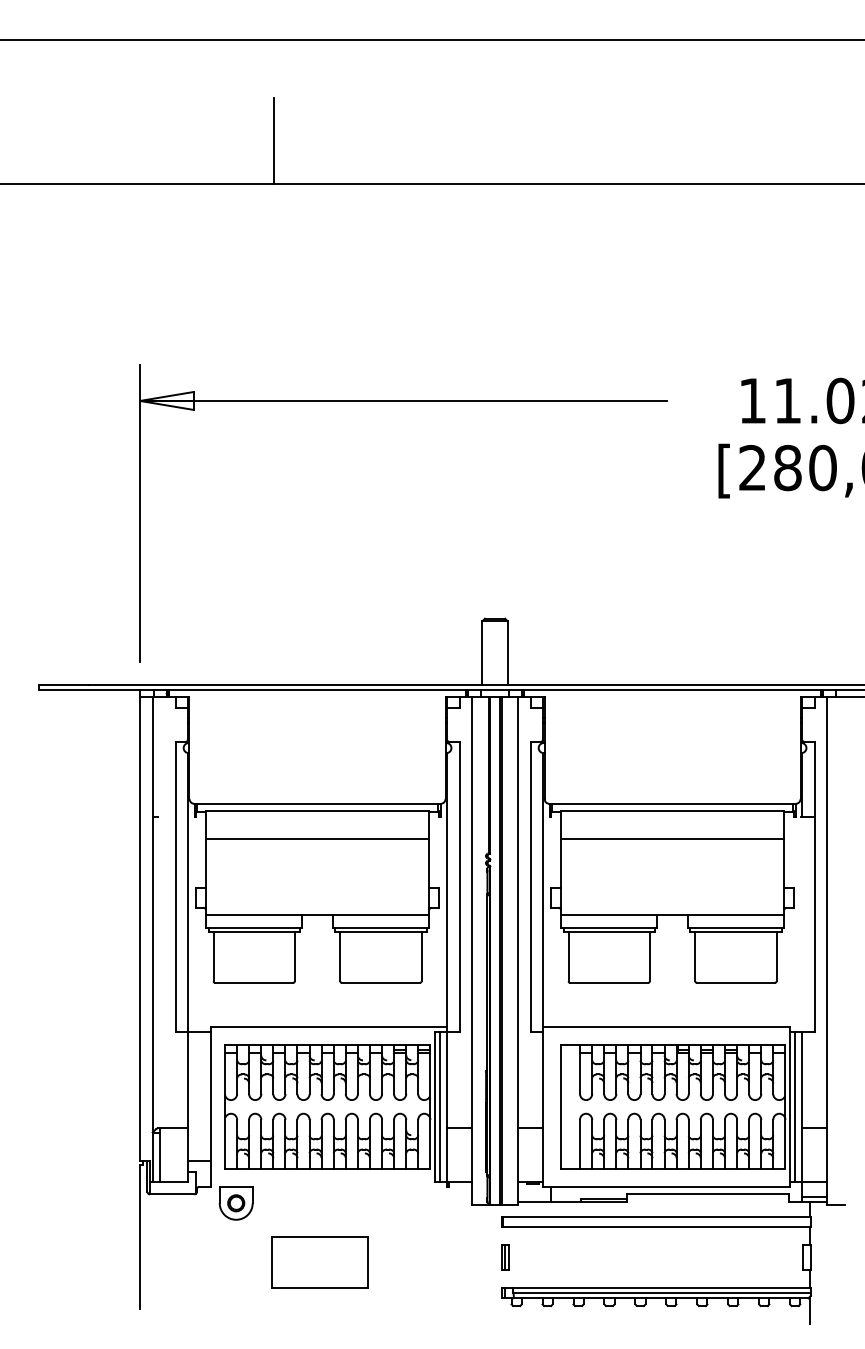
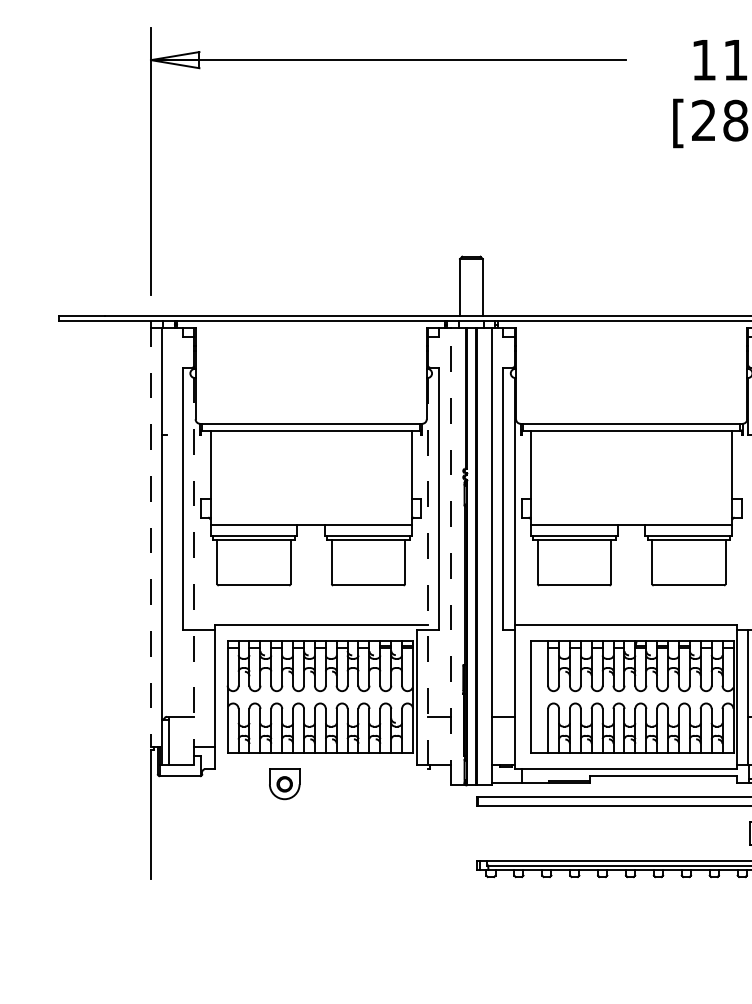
line: (317, 839) -> (311, 455), removed
line: (672, 839) -> (631, 455), removed
line: (140, 925) -> (151, 533), solid -> dashed
line: (472, 950) -> (451, 556), solid -> dashed
line: (188, 966) -> (194, 570), solid -> dashed
line: (446, 969) -> (427, 573), solid -> dashed
line: (439, 1106) -> (421, 696), removed
line: (794, 1106) -> (741, 696), removed
part: (235, 1203) -> (284, 784), moved
part: (505, 1257) -> (480, 833), removed
part: (319, 1262) -> (312, 837), removed

